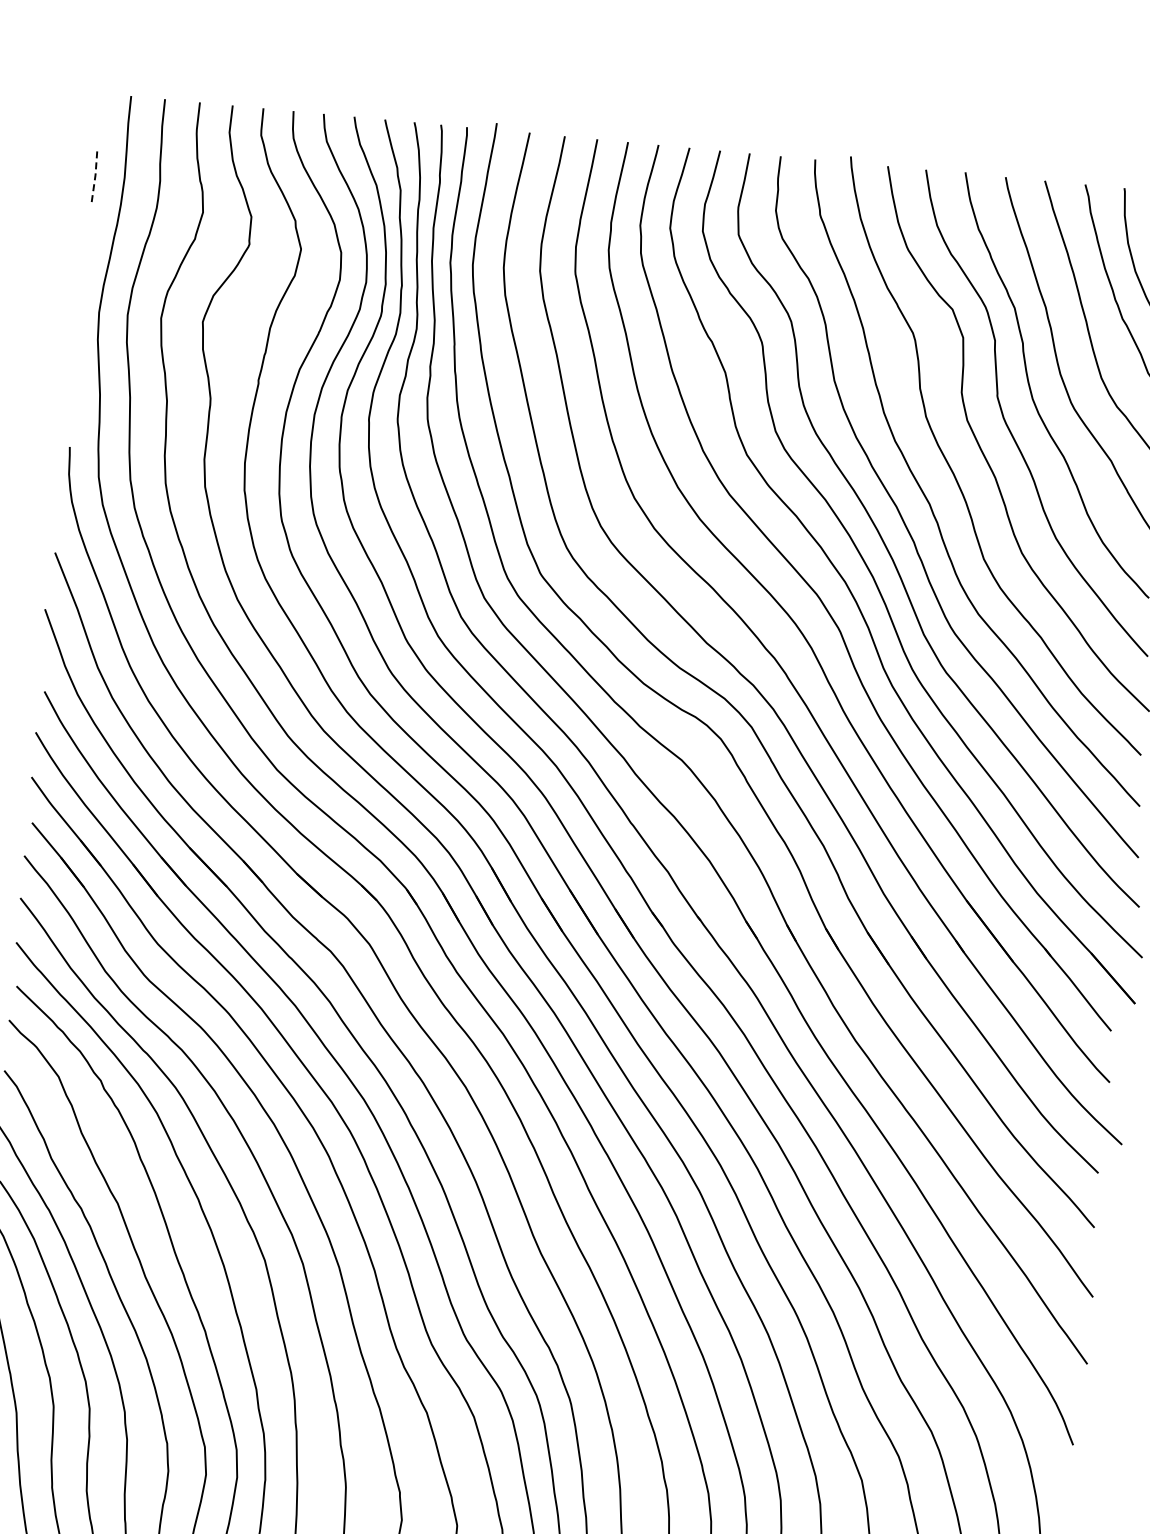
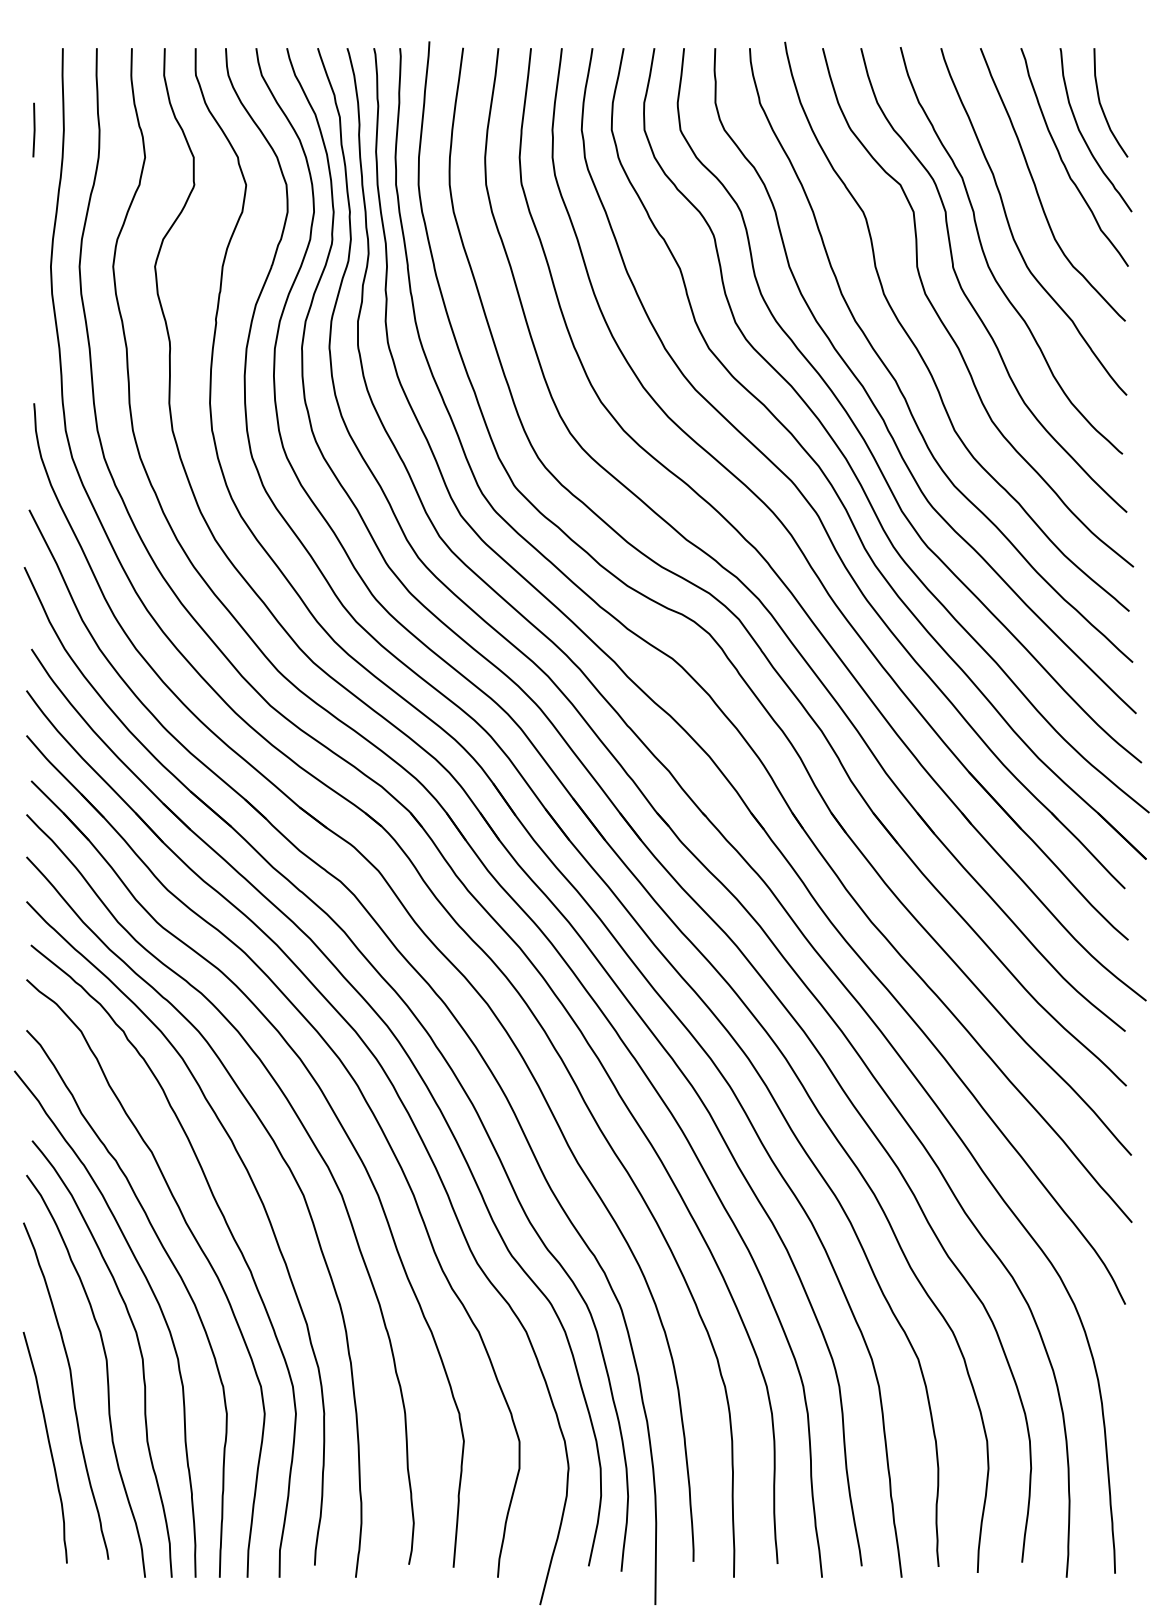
line: (95, 175) -> (34, 130), dashed -> solid

